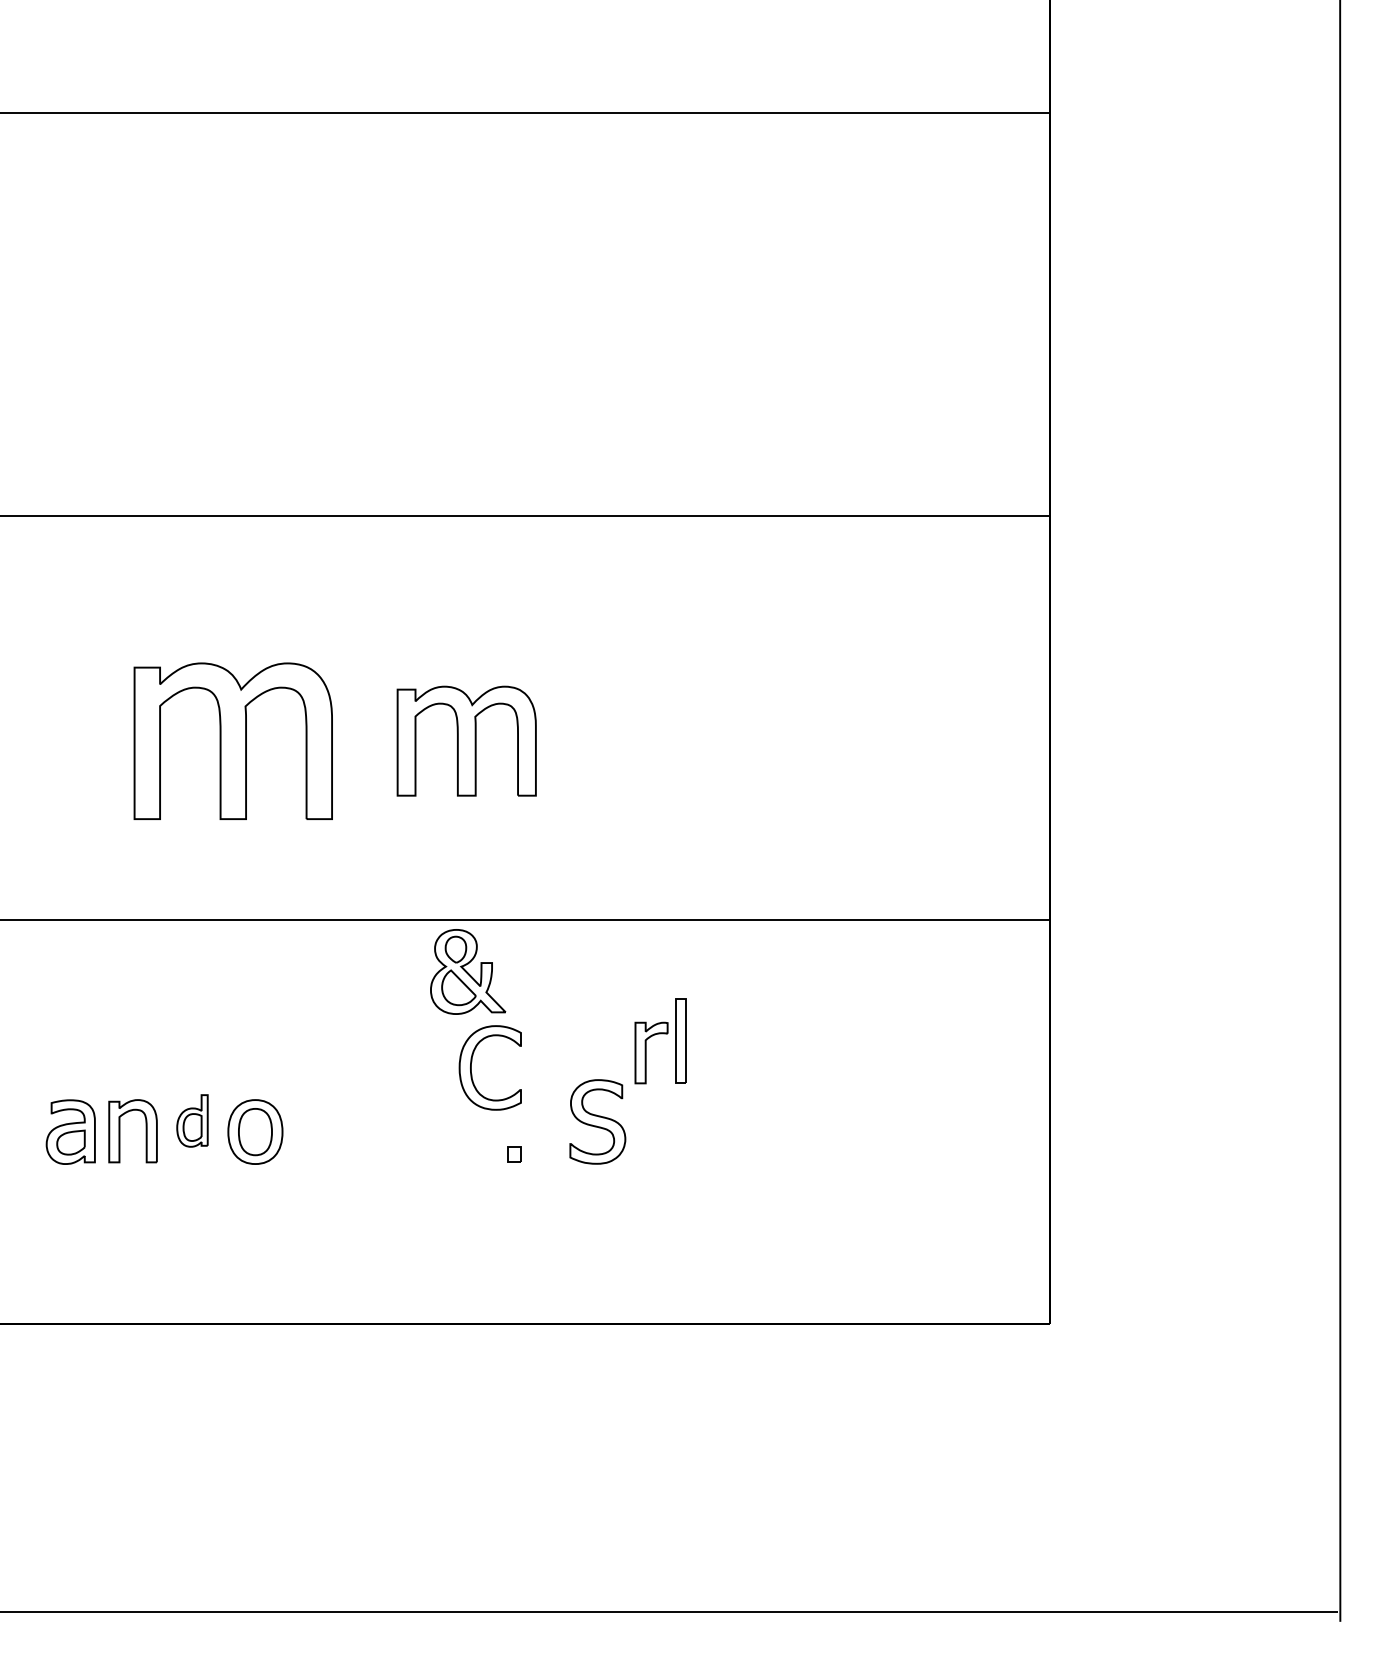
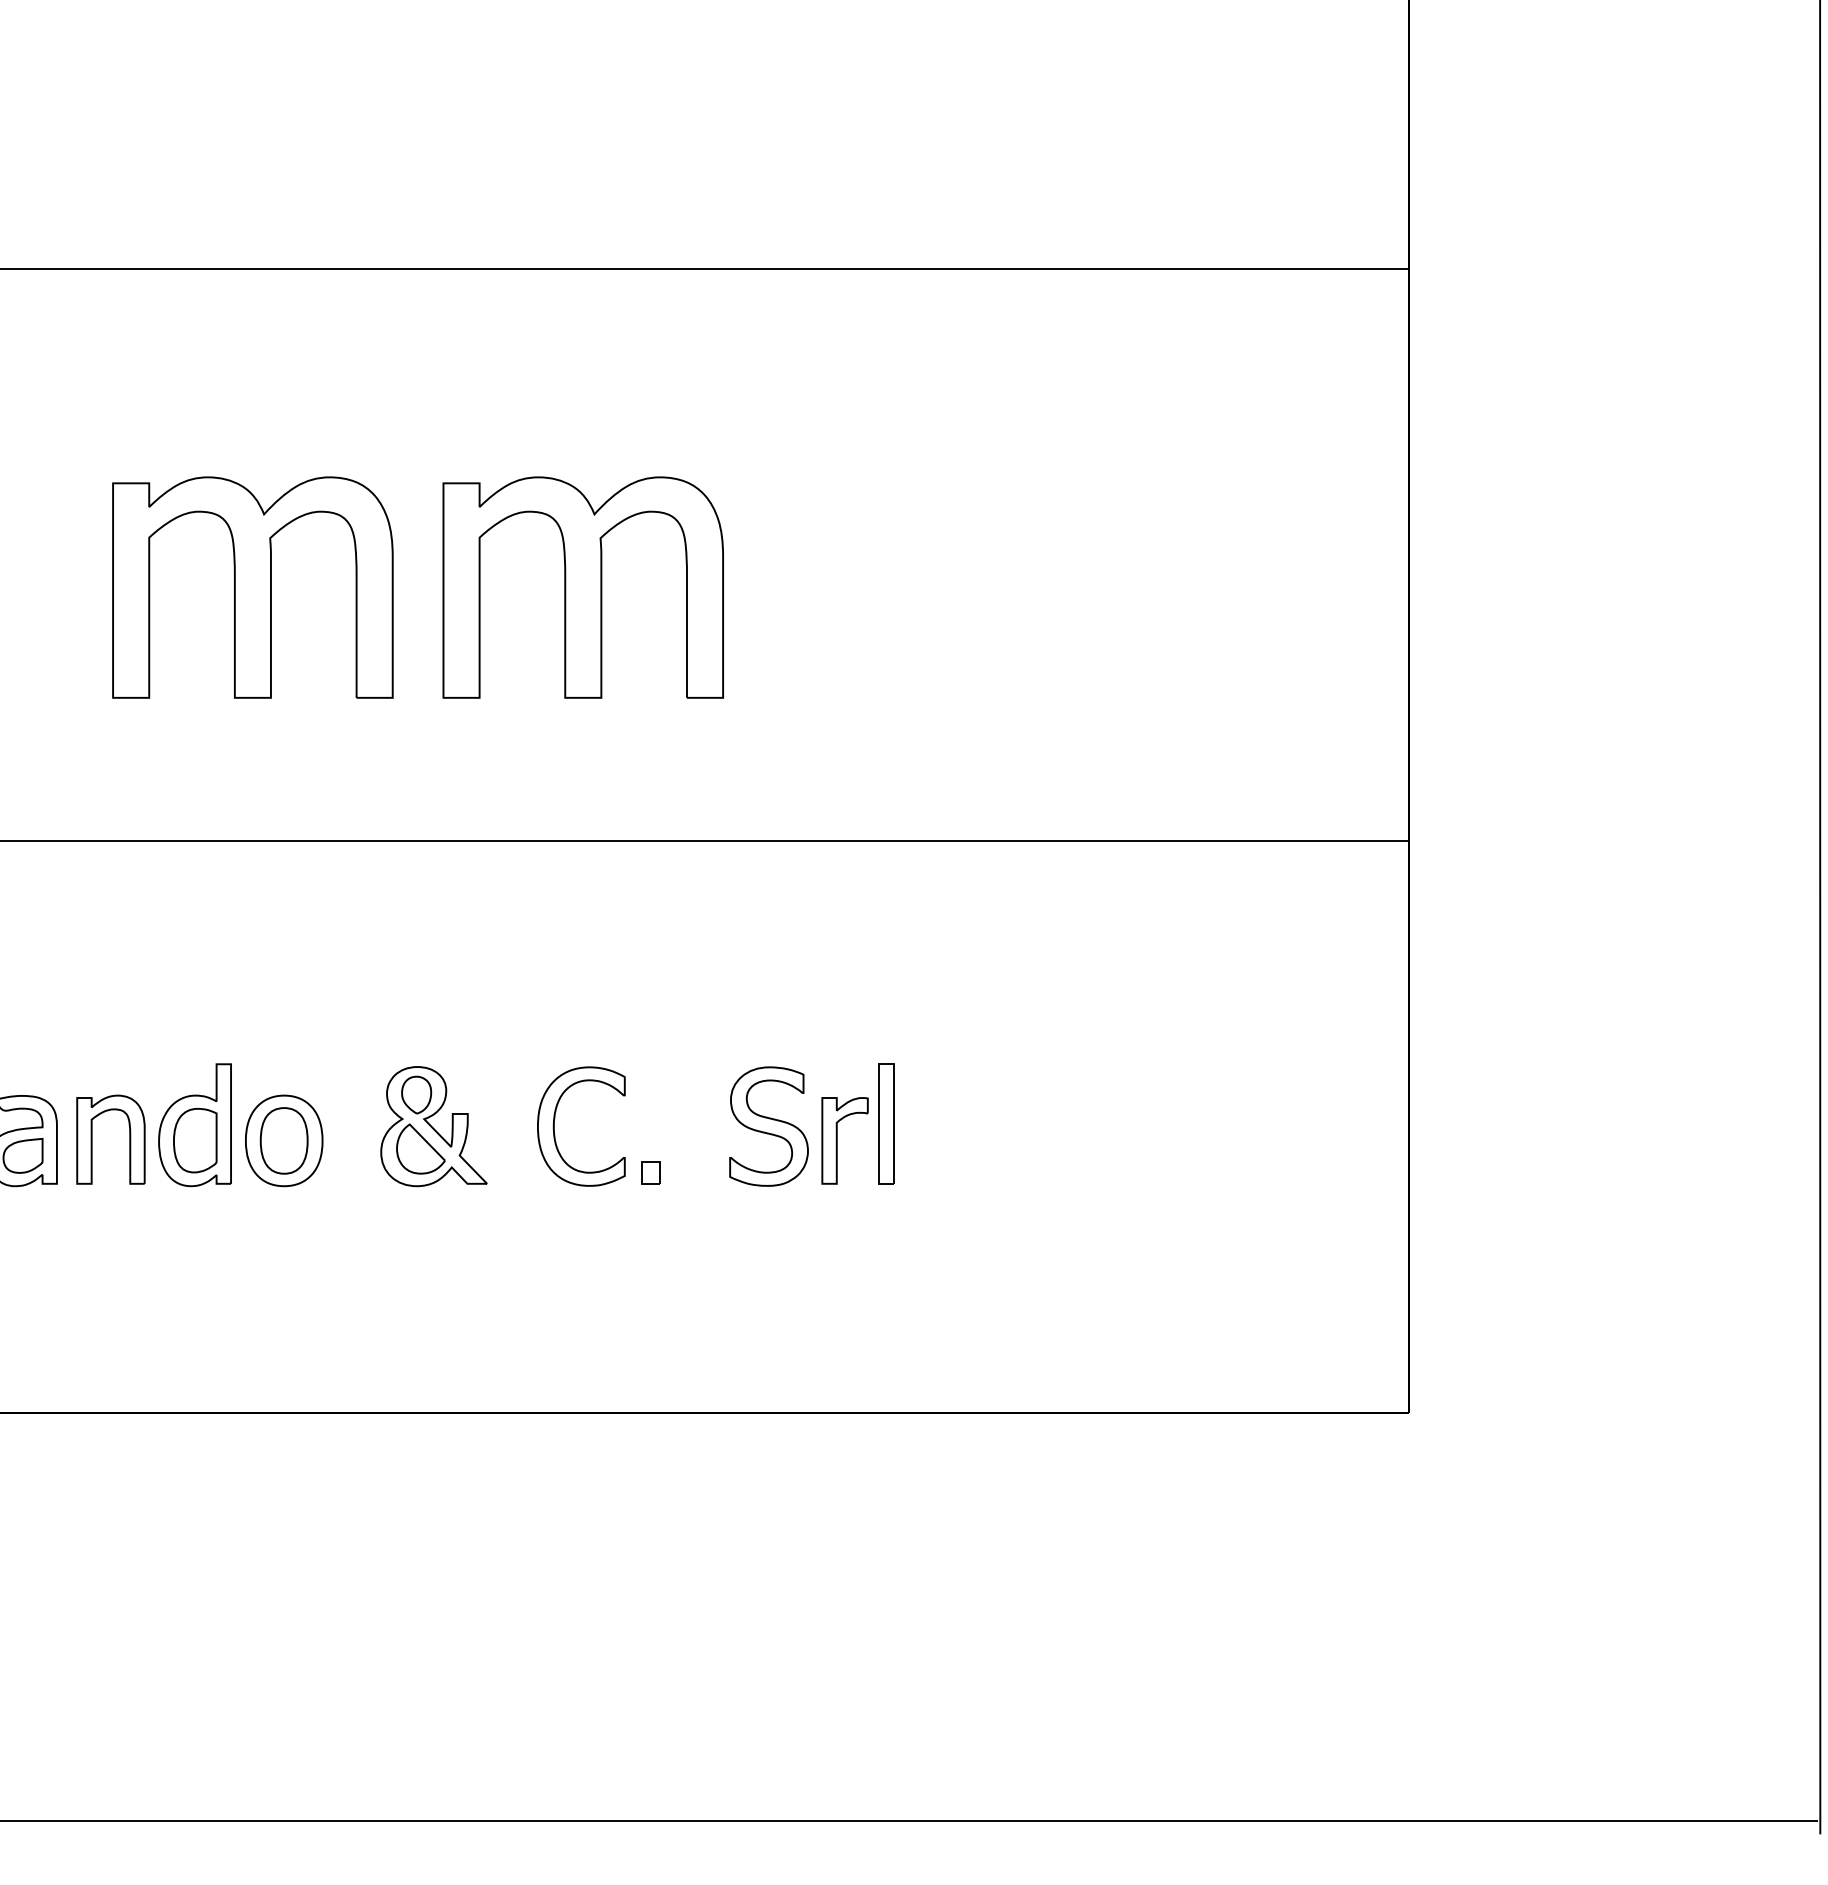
part: (466, 740) -> (583, 586), size x1.43
part: (468, 971) -> (434, 1125), moved
part: (660, 1034) -> (857, 1114), moved
part: (472, 1062) -> (556, 1118), moved
part: (192, 1120) -> (195, 1124), size x1.67

